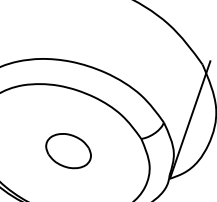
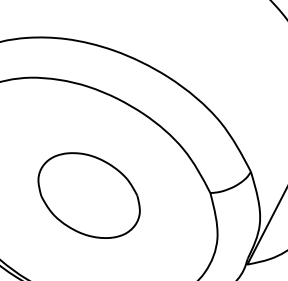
part: (68, 150) -> (89, 194), size x1.43

